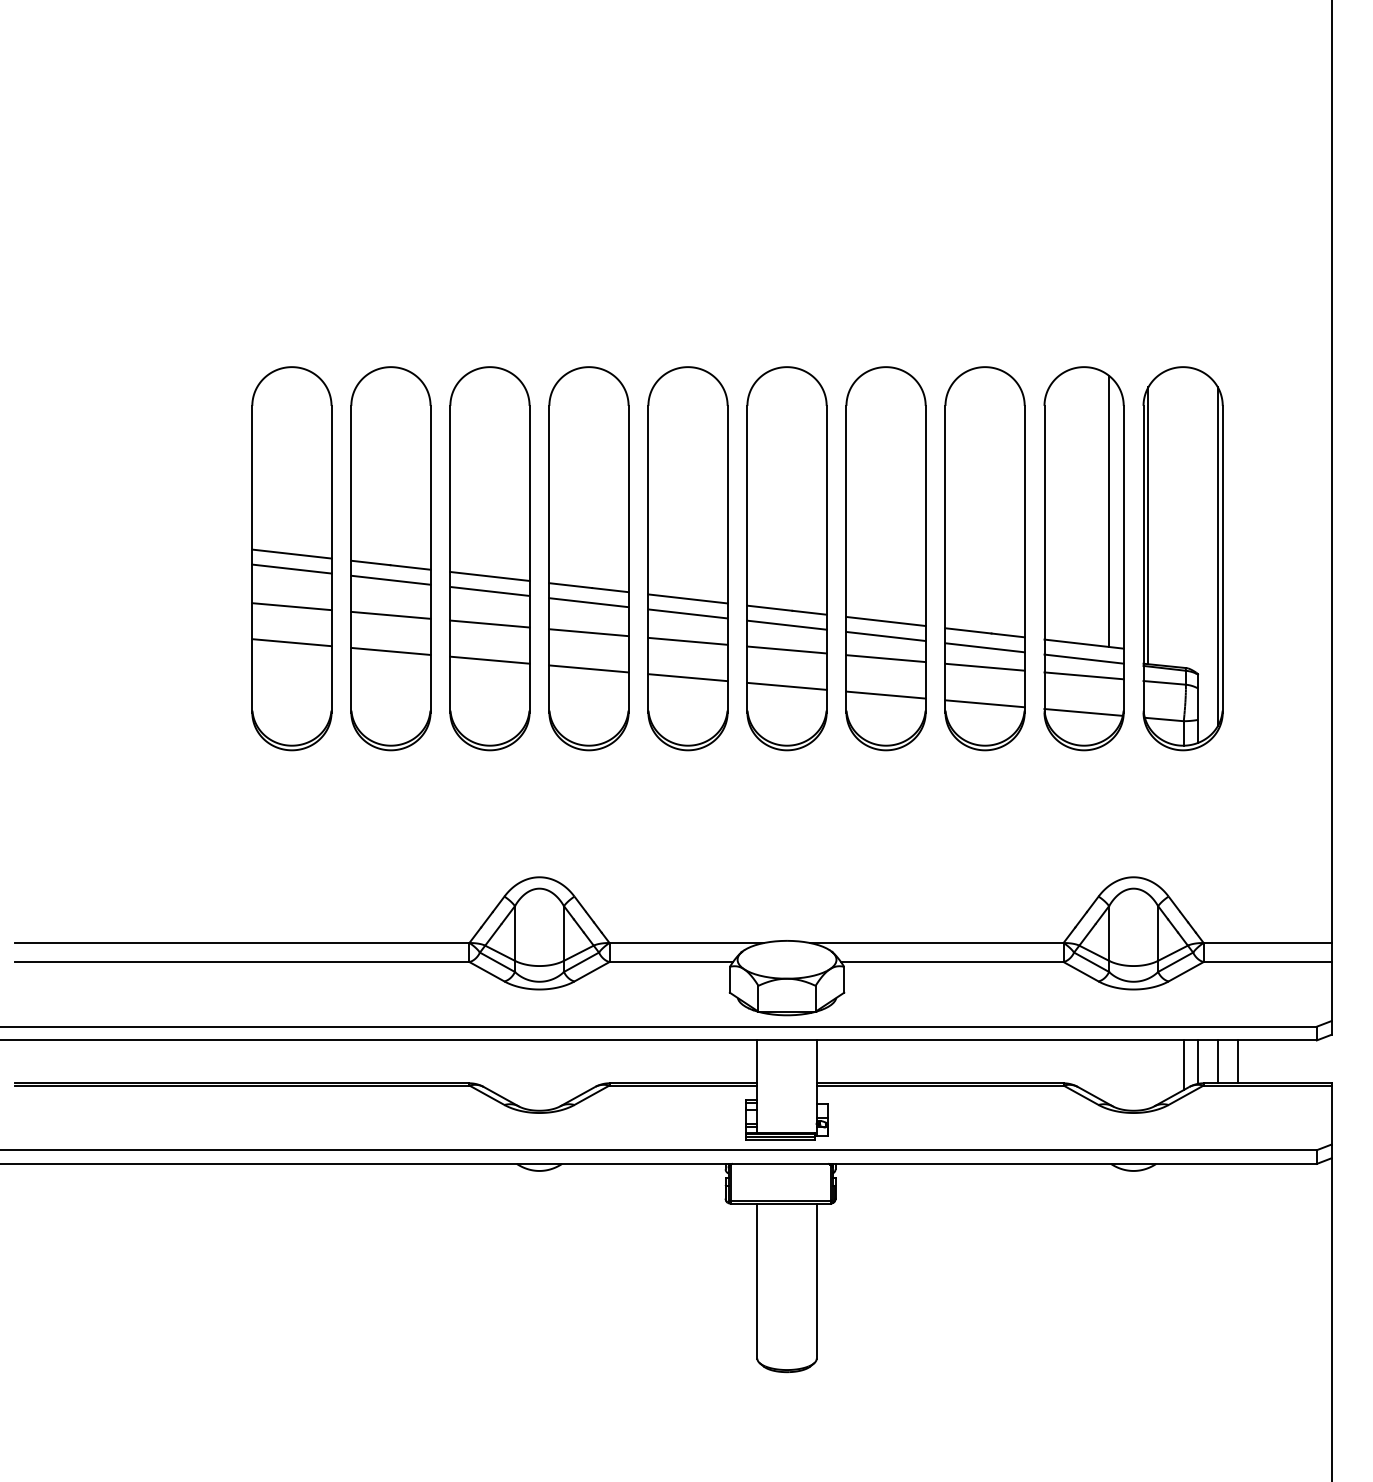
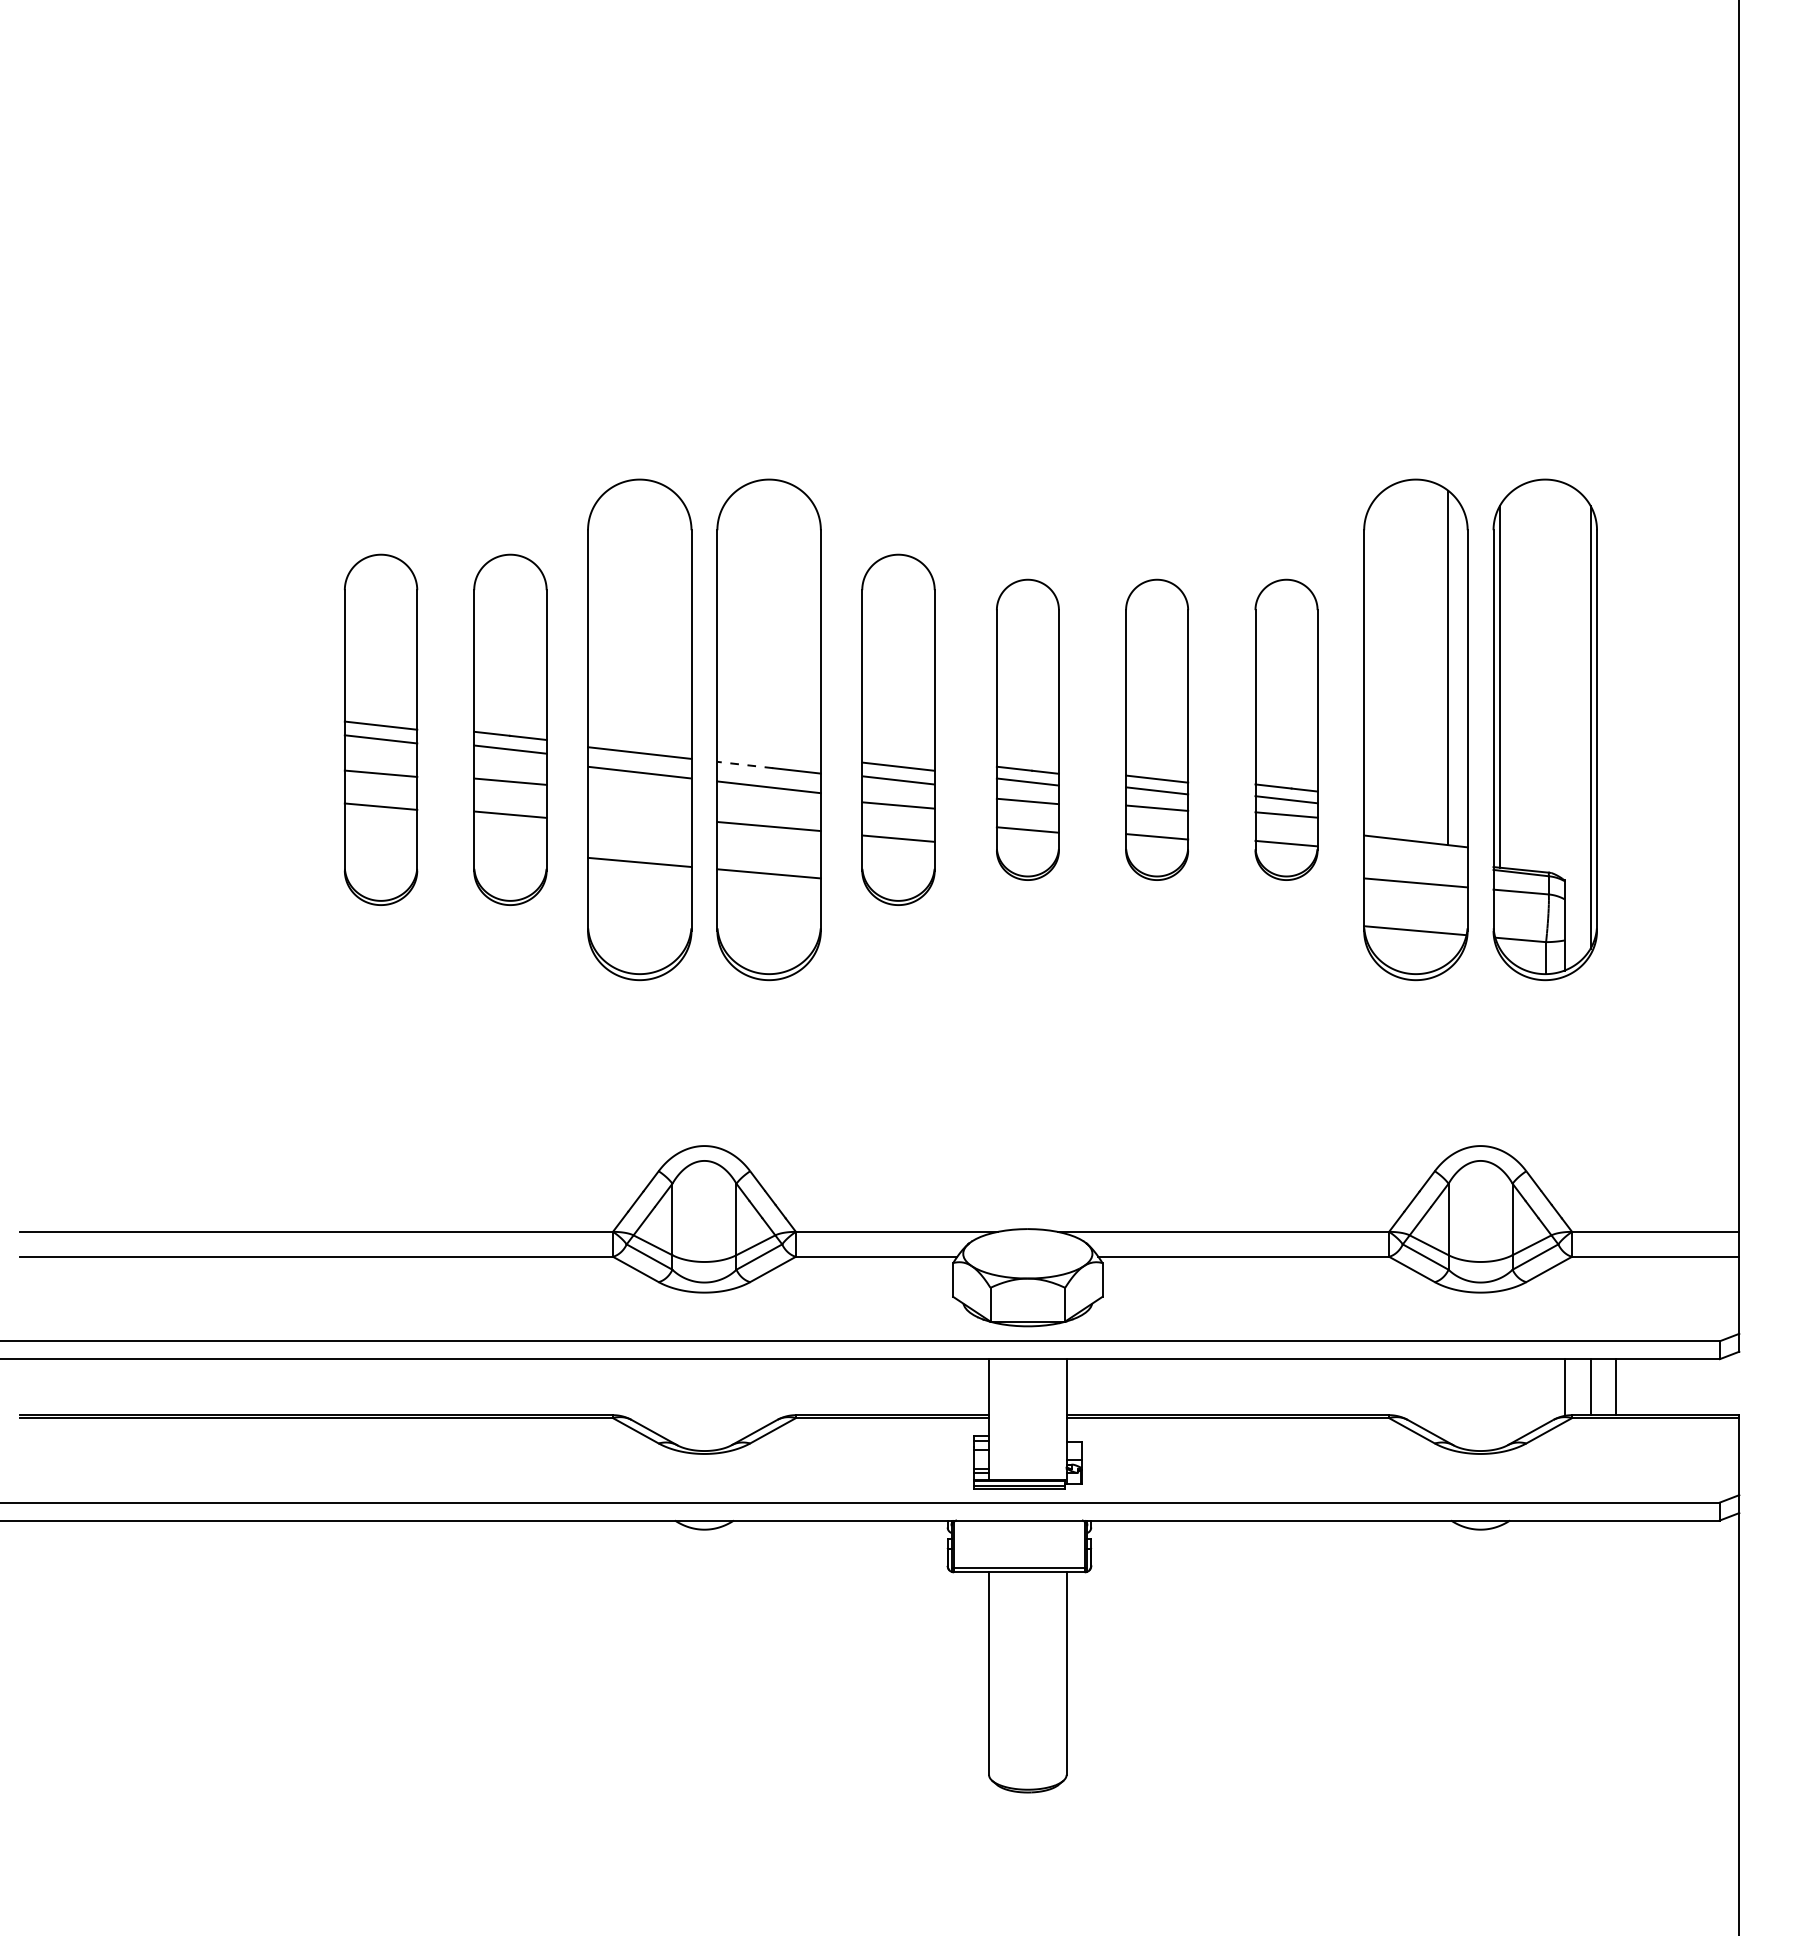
part: (291, 558) -> (380, 729), size x0.7
part: (391, 558) -> (510, 729), size x0.7
part: (688, 558) -> (898, 729), size x0.7
part: (786, 558) -> (1027, 729), size x0.6
part: (885, 558) -> (1156, 729), size x0.6
part: (985, 558) -> (1286, 729), size x0.6
line: (570, 585) -> (744, 764), solid -> dashed
line: (489, 623) -> (639, 814), removed
line: (1083, 658) -> (1415, 860), removed
line: (1184, 1065) -> (1546, 1391), removed

